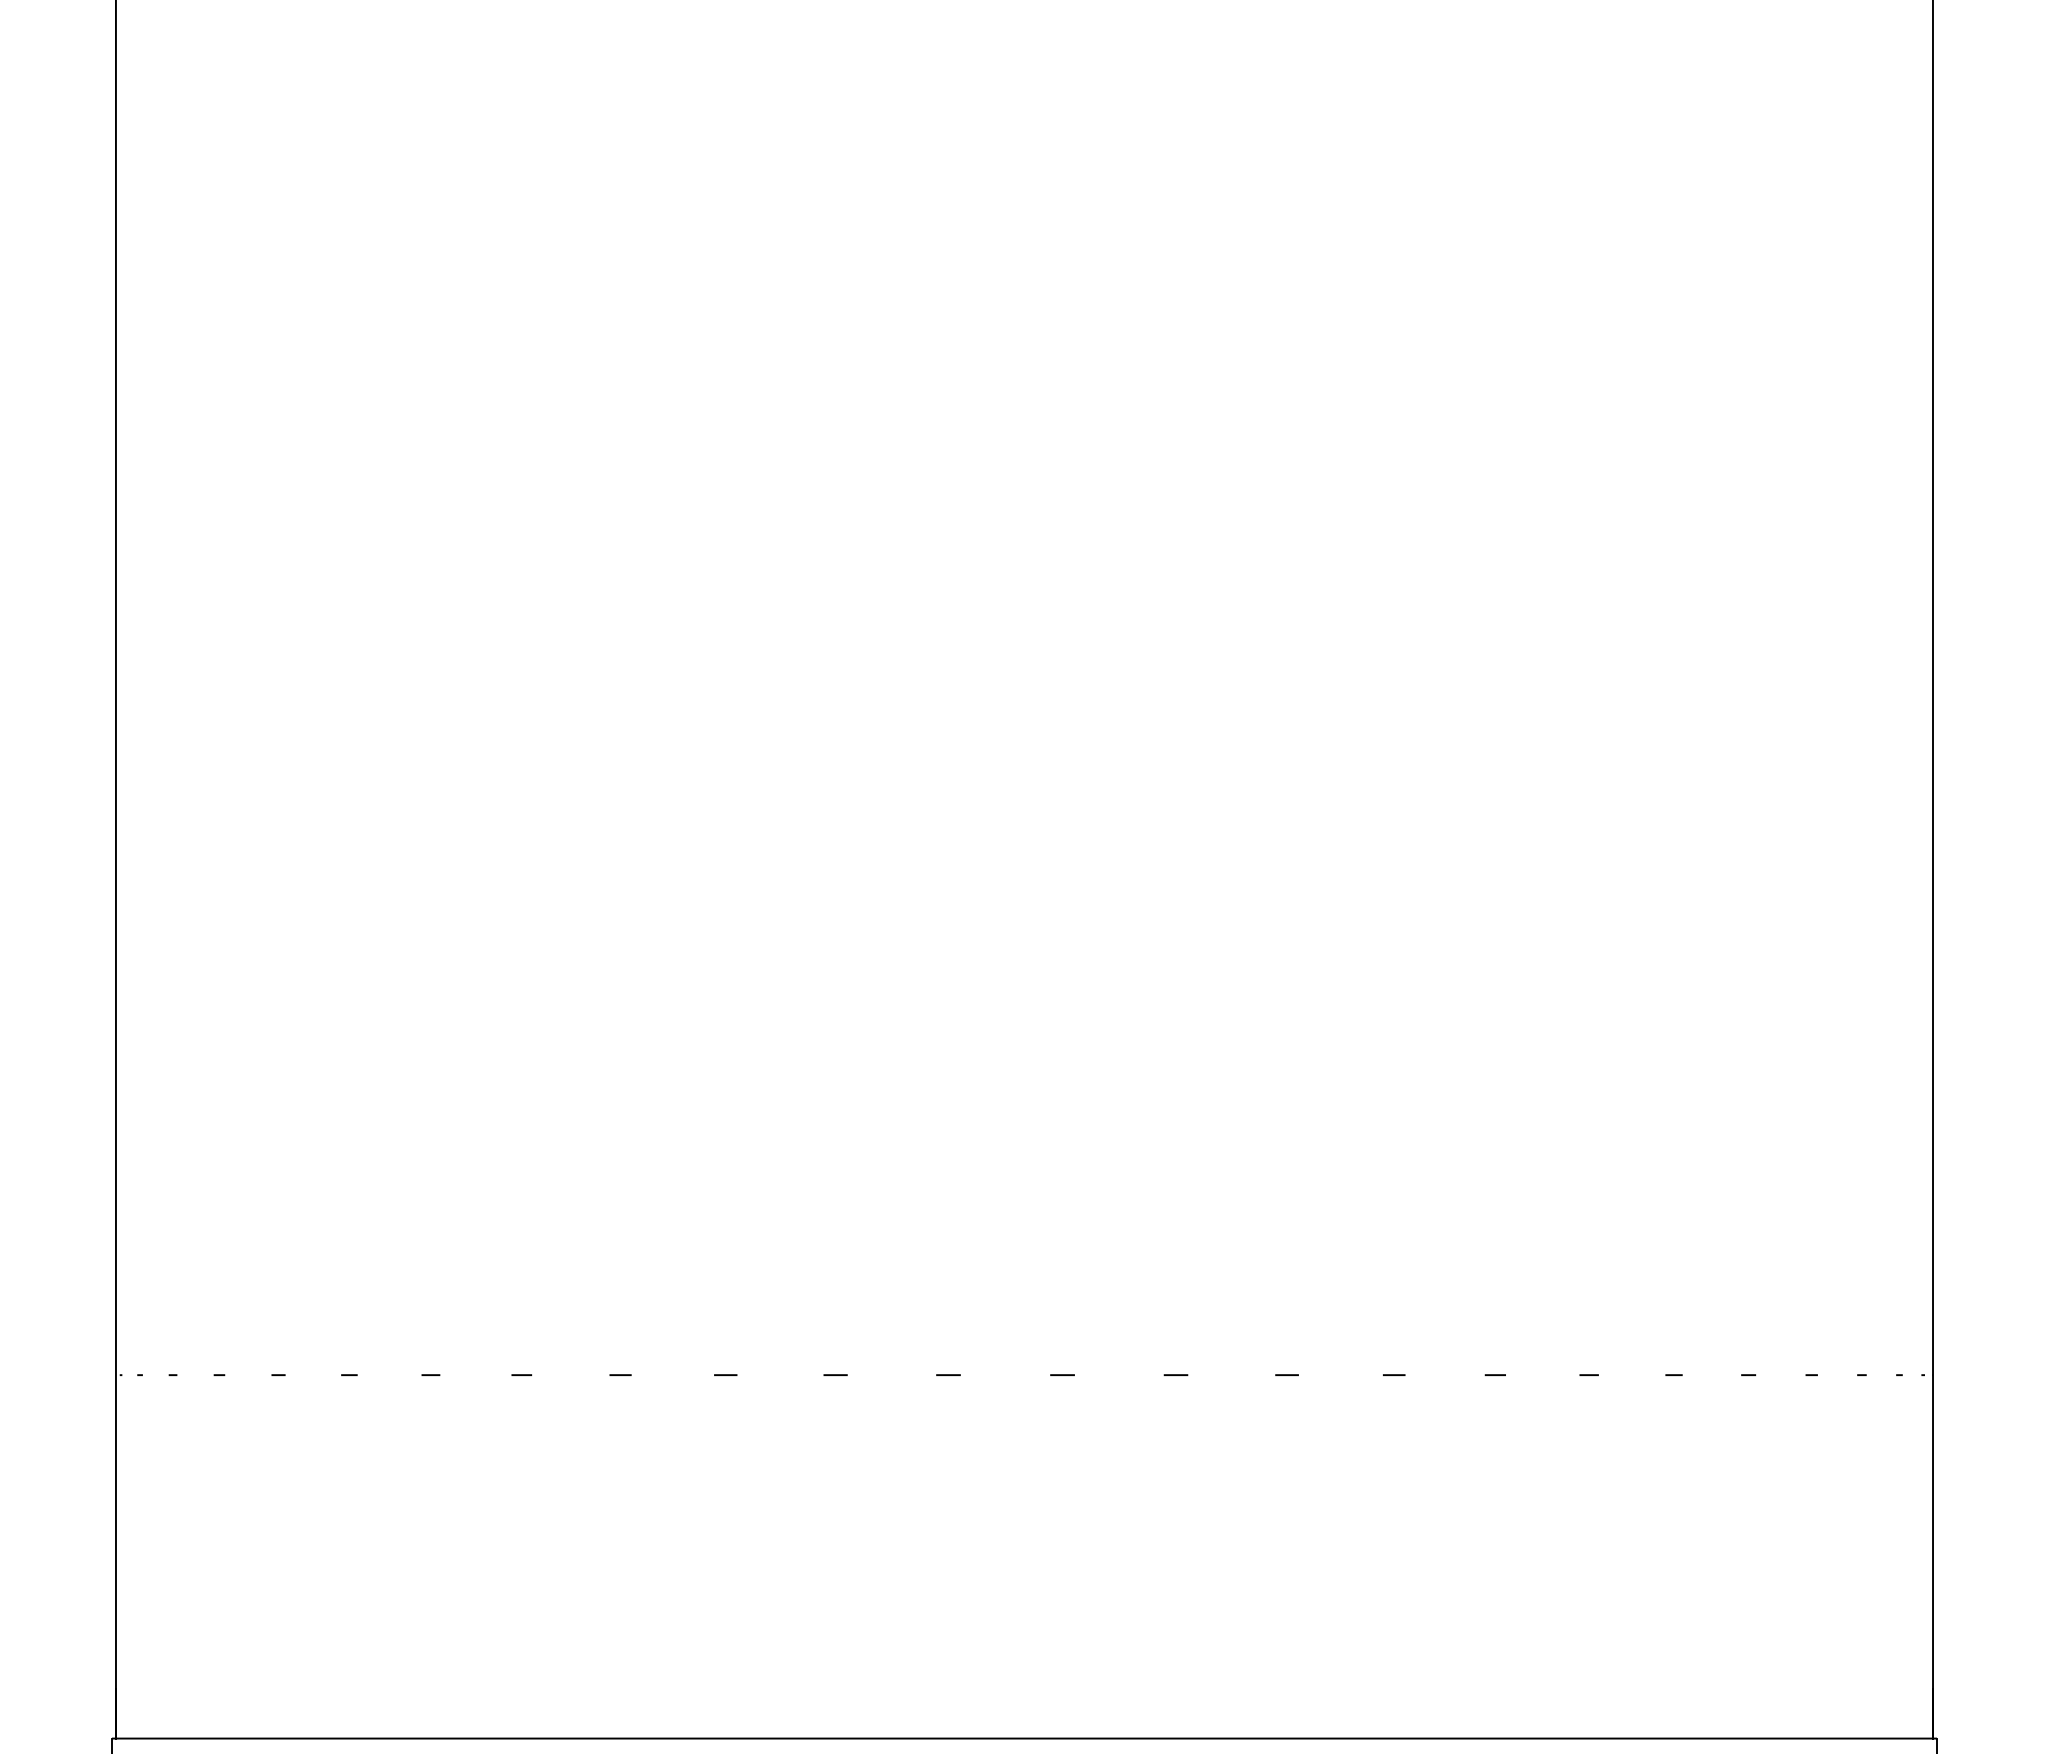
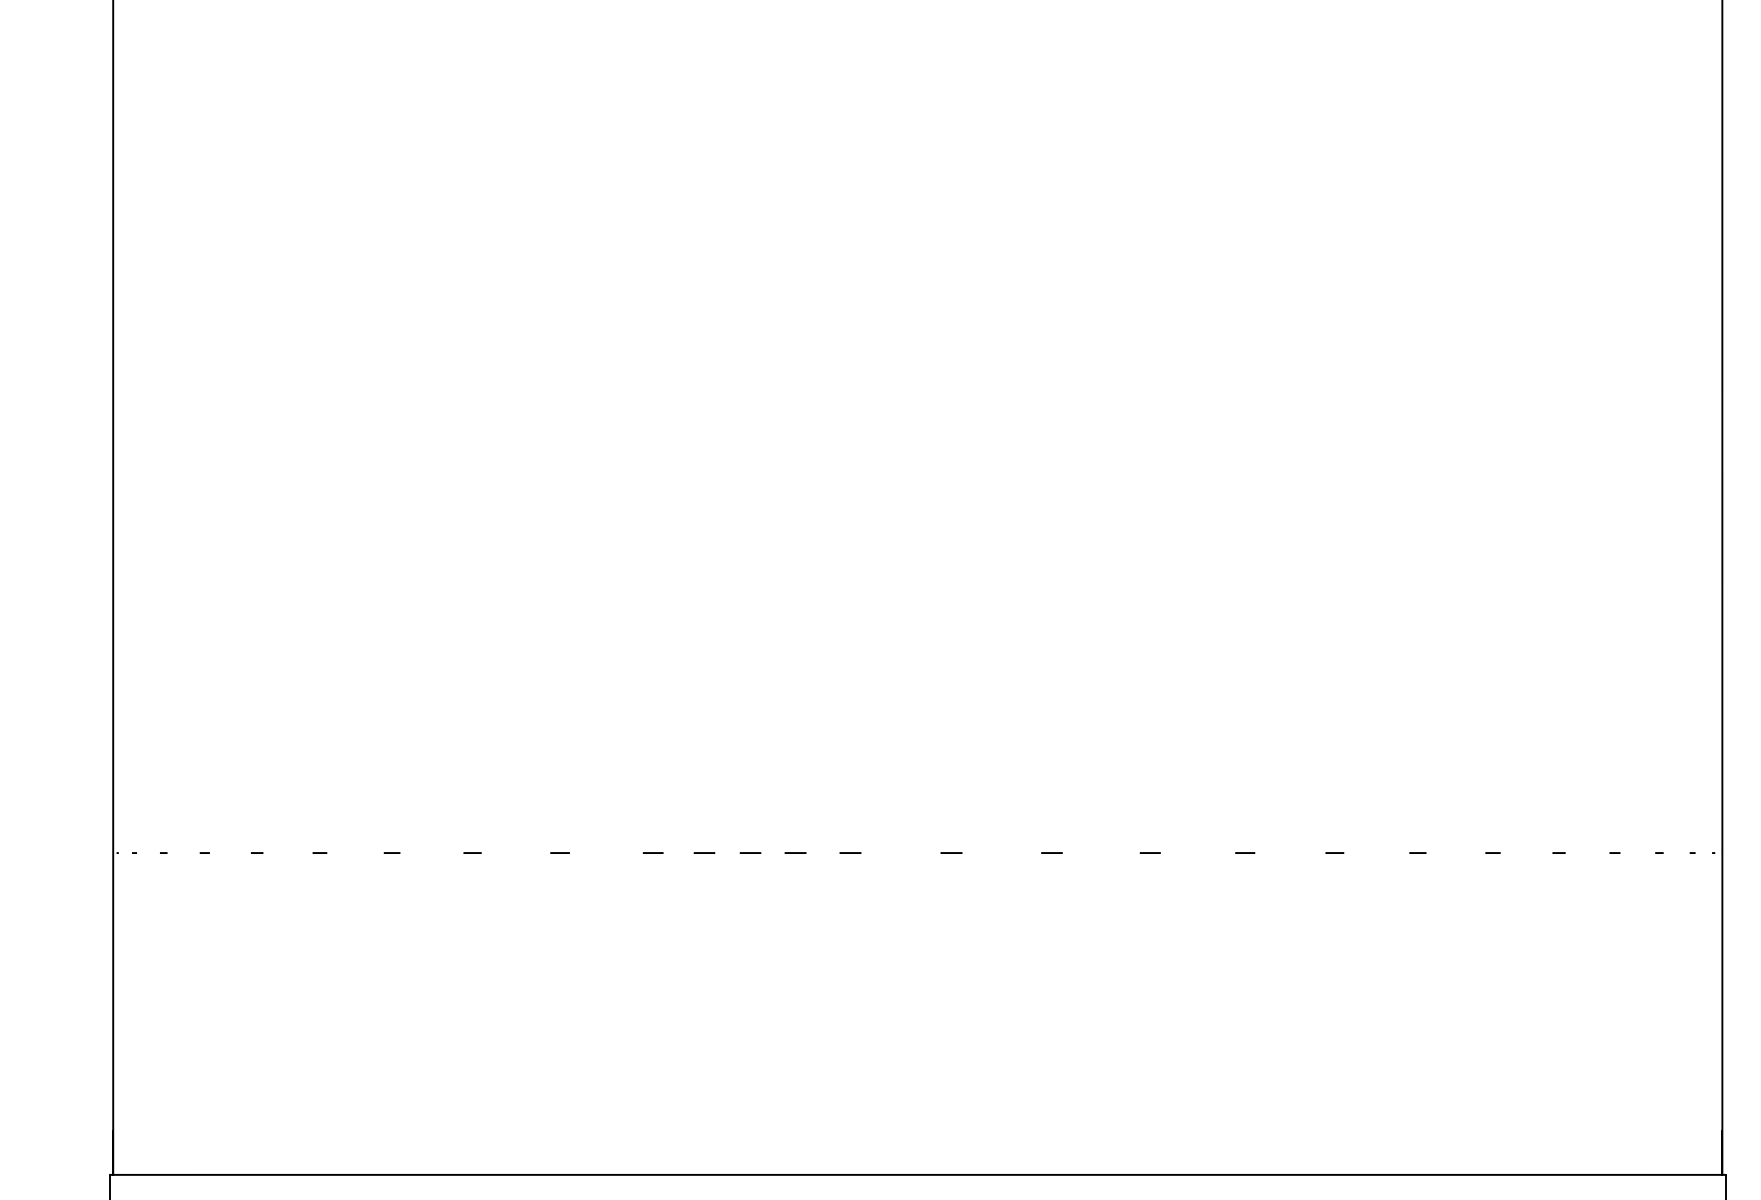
line: (783, 1374) -> (704, 852), added
line: (886, 1374) -> (795, 852), added

